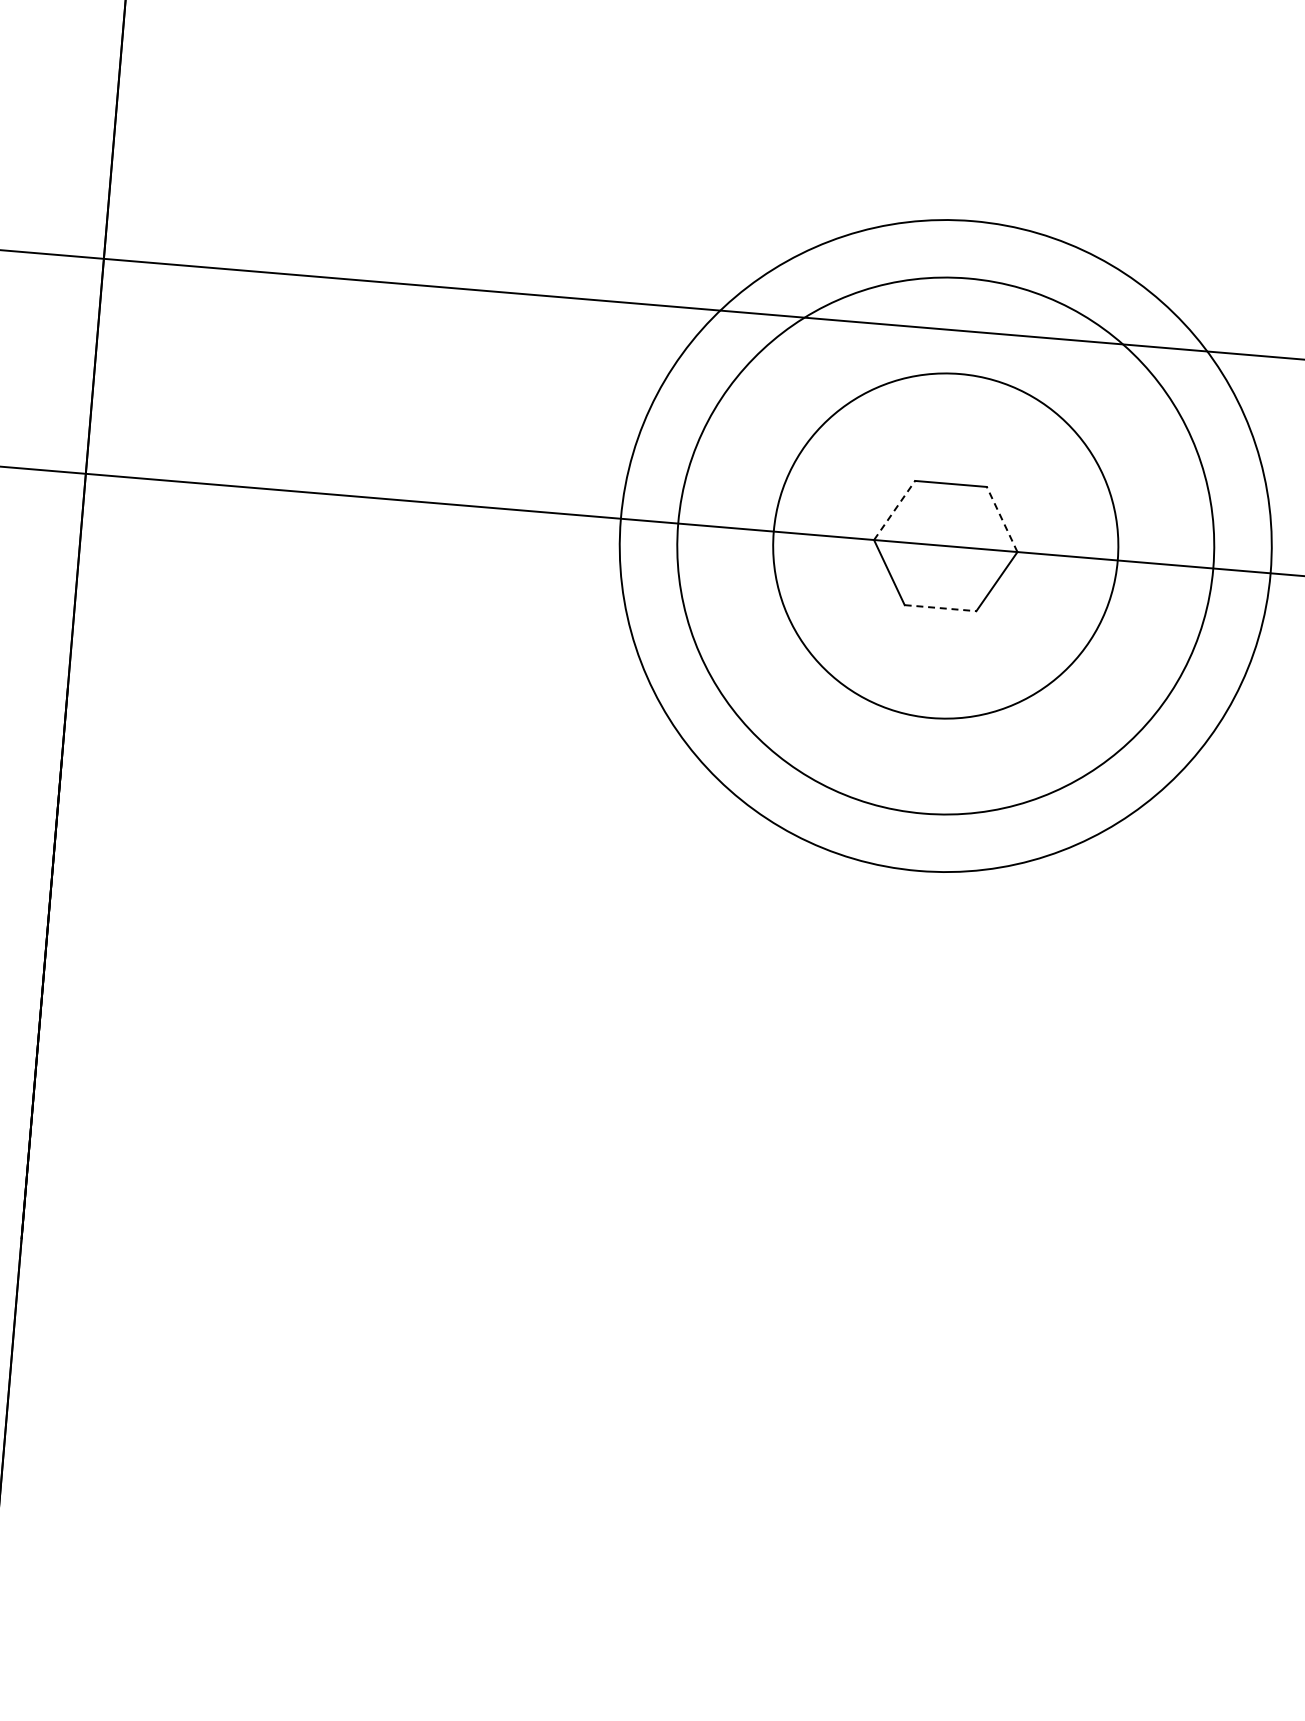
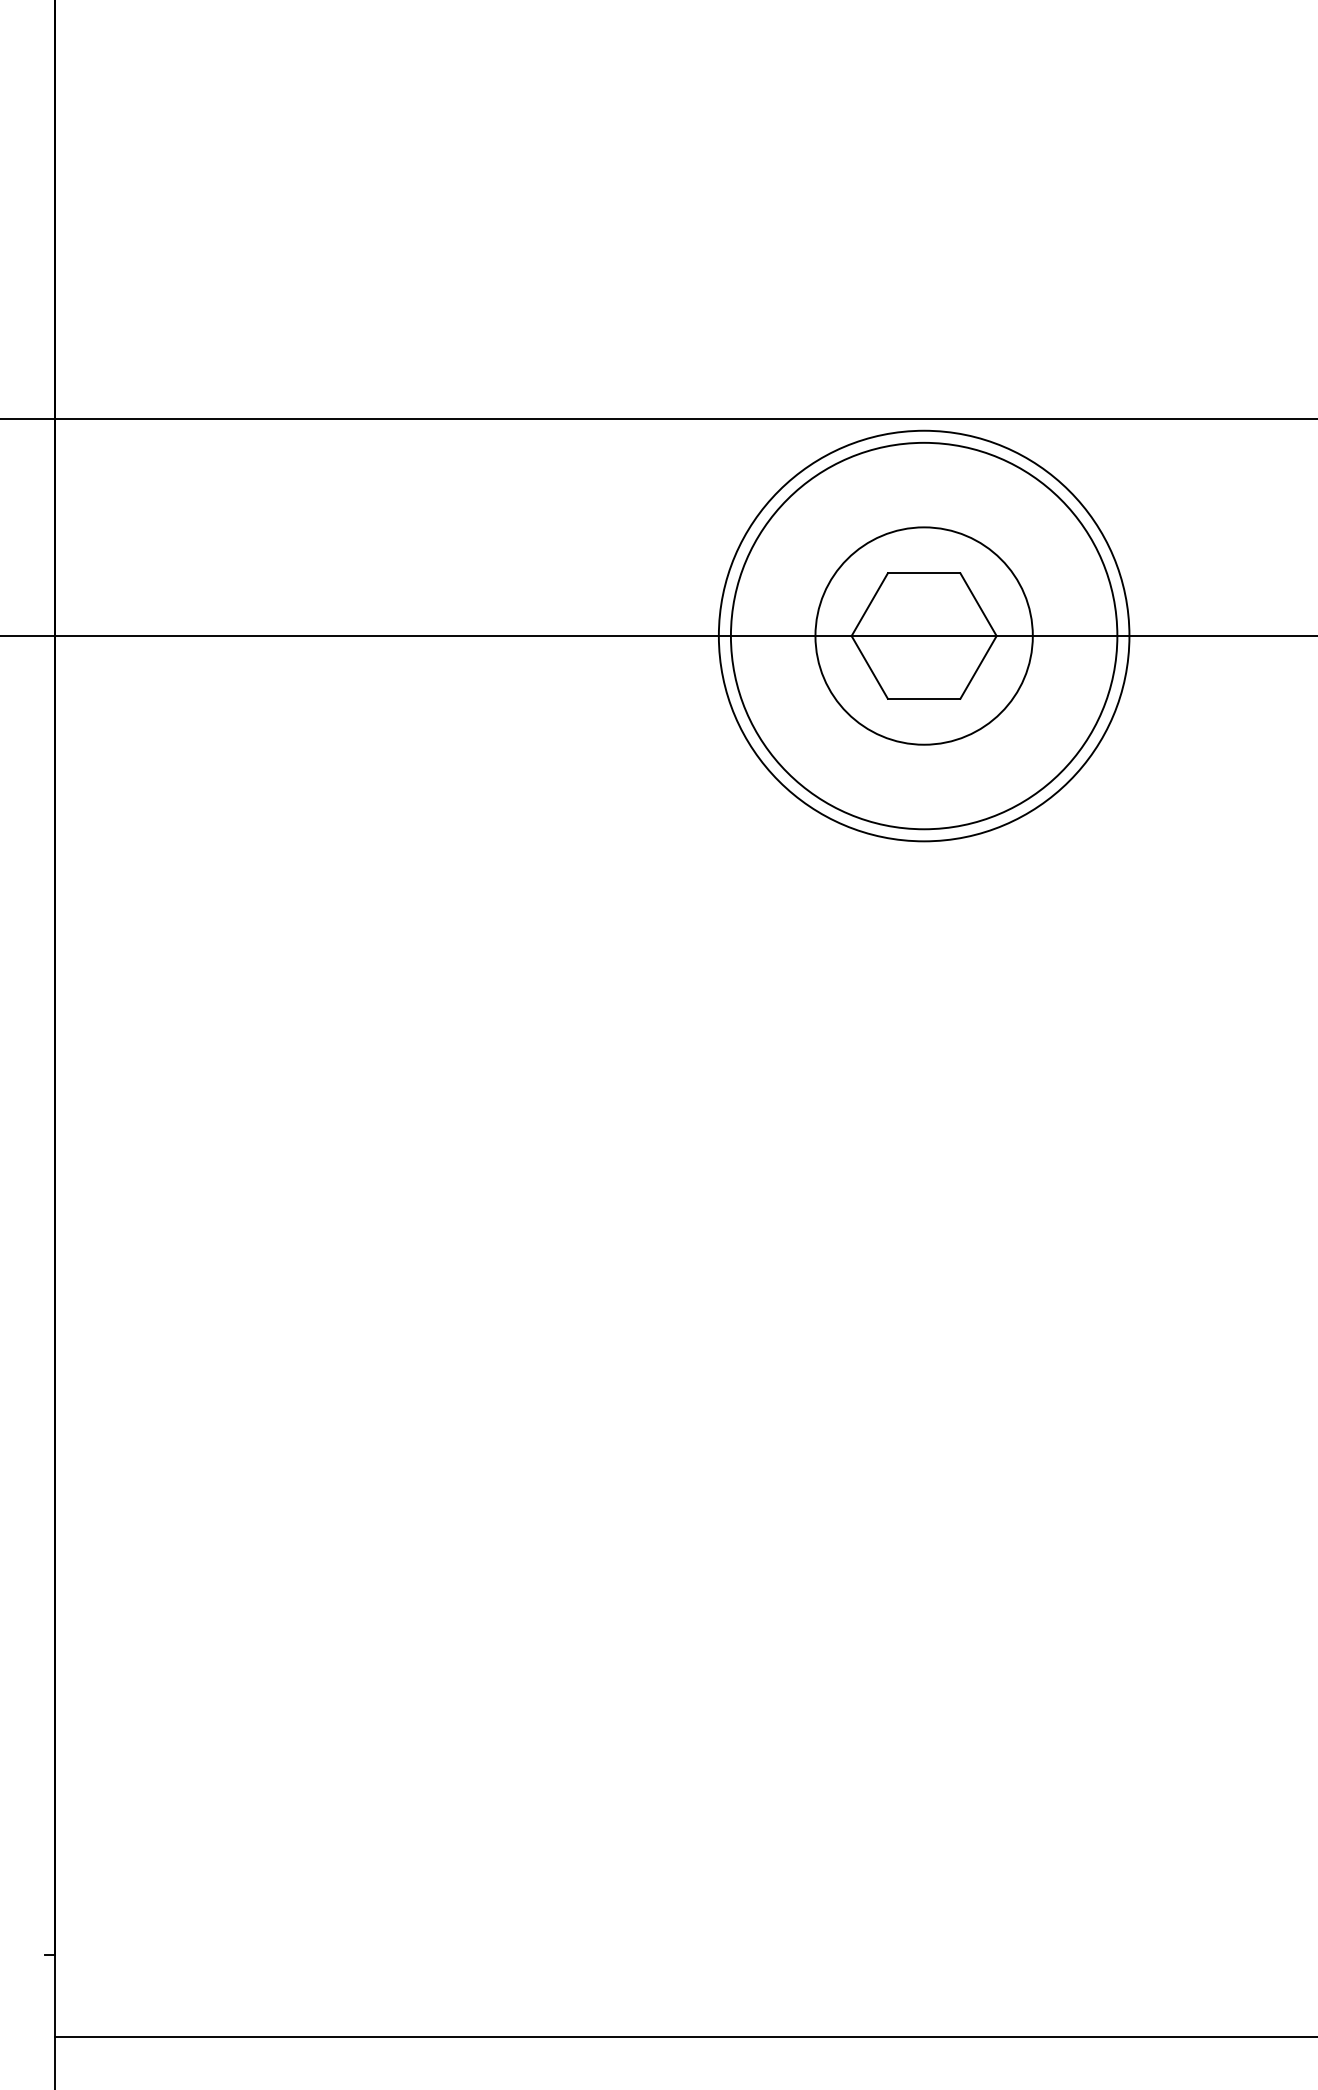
line: (895, 510) -> (870, 604), dashed -> solid
line: (1002, 519) -> (978, 604), dashed -> solid
circle: (945, 545) -> (923, 635), size x0.62
circle: (945, 545) -> (923, 635), size x0.62
circle: (945, 545) -> (923, 635), size x0.71
line: (940, 607) -> (924, 698), dashed -> solid

